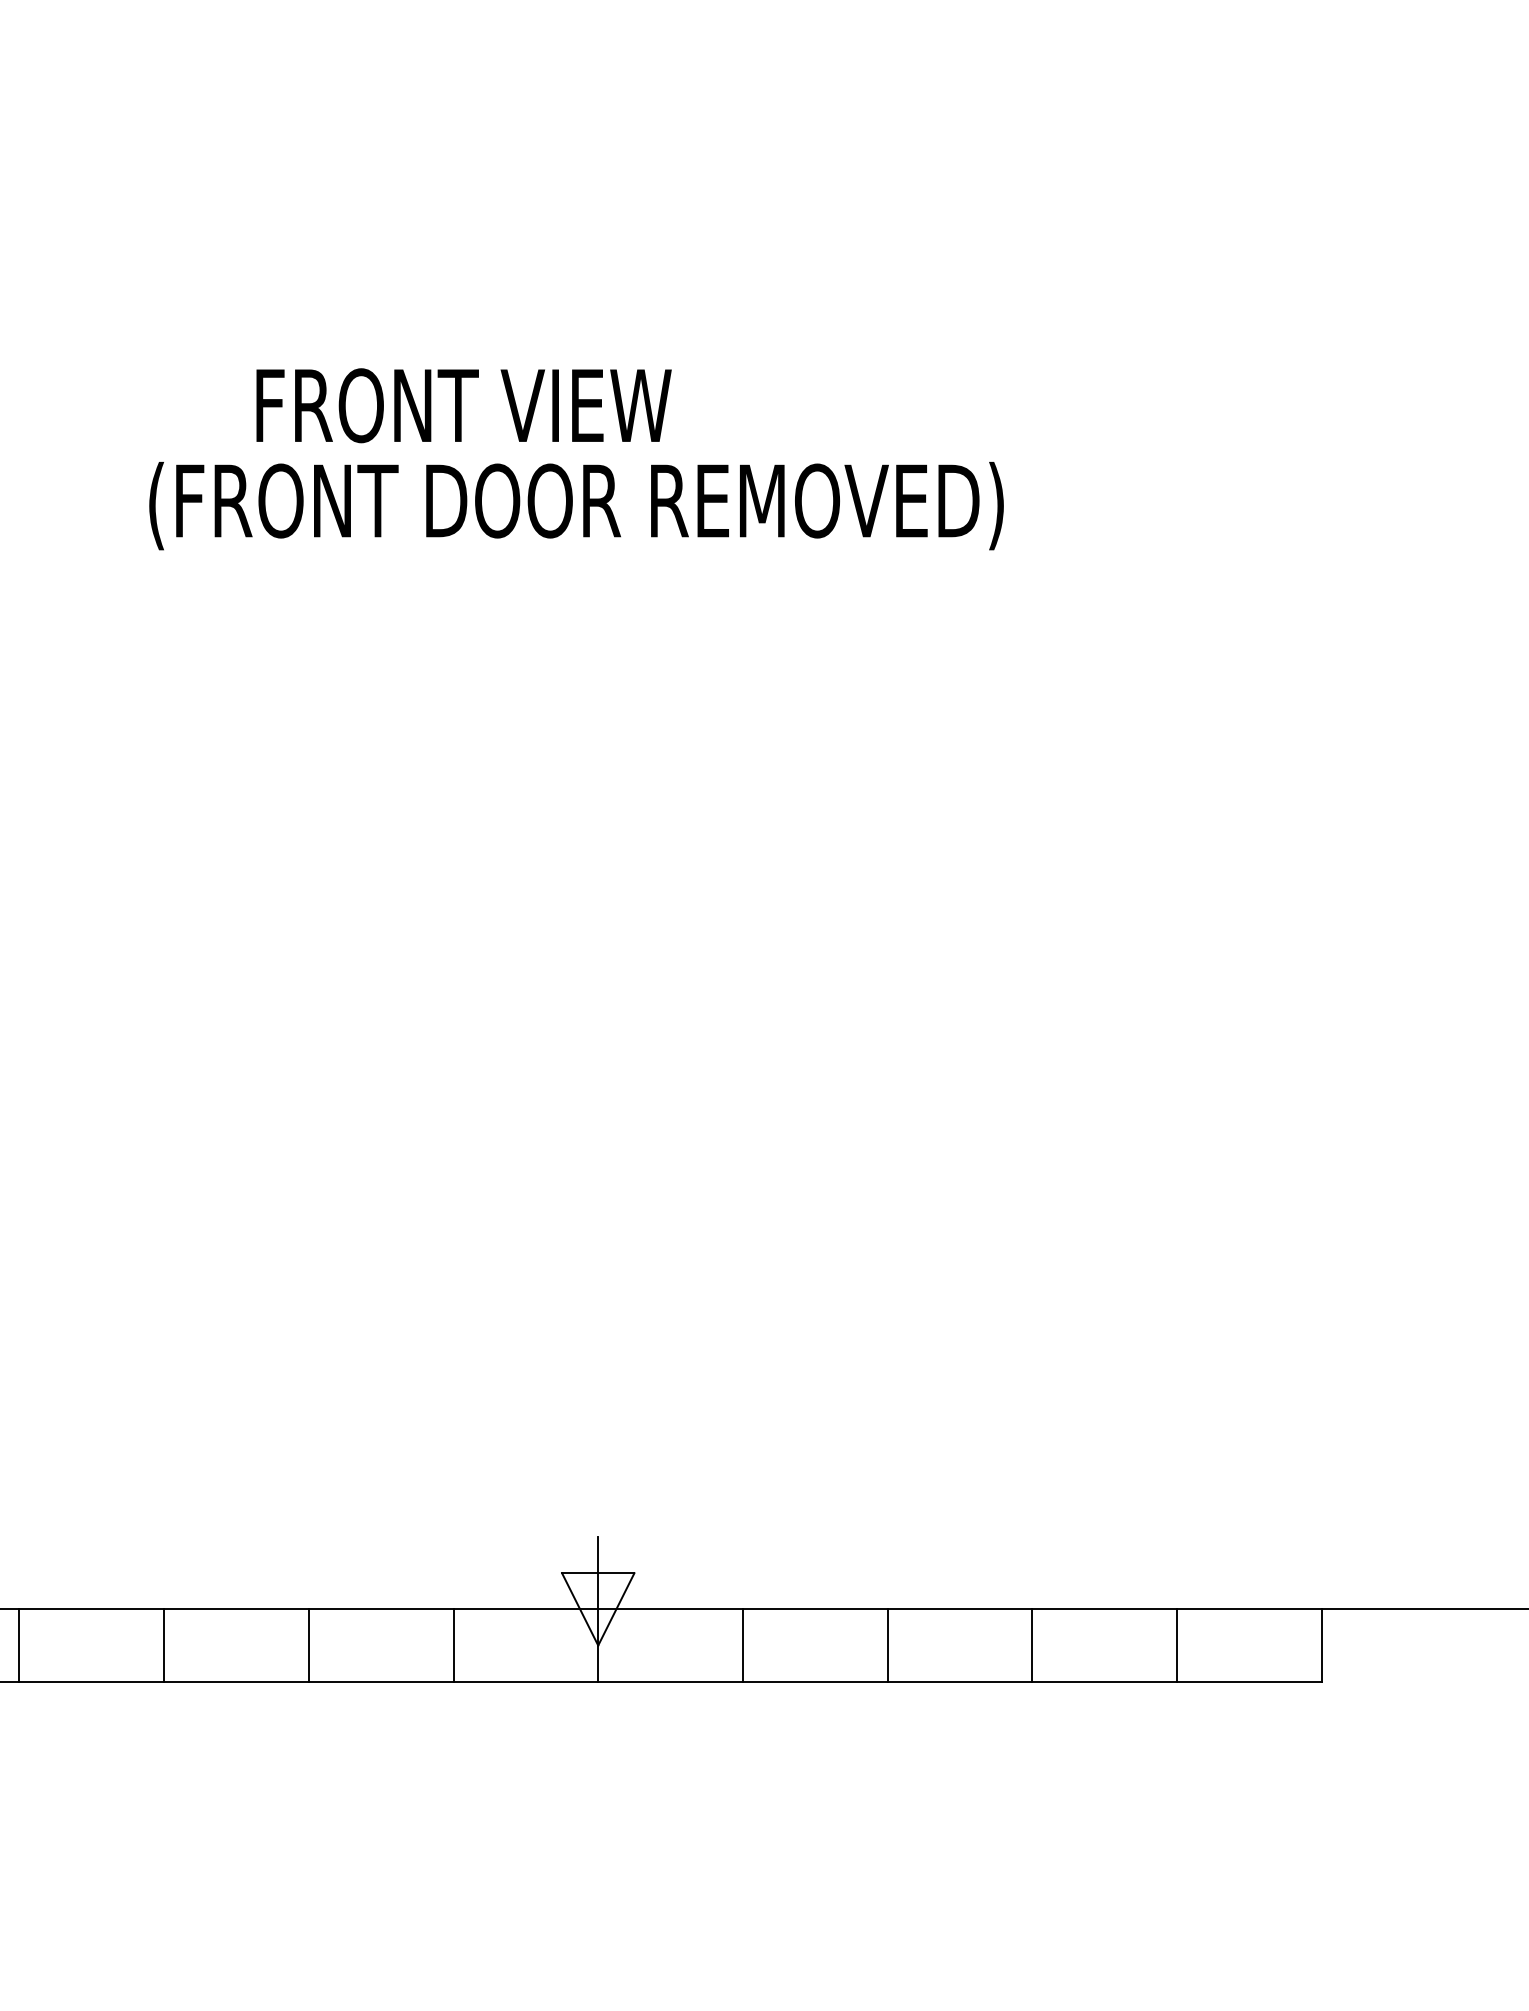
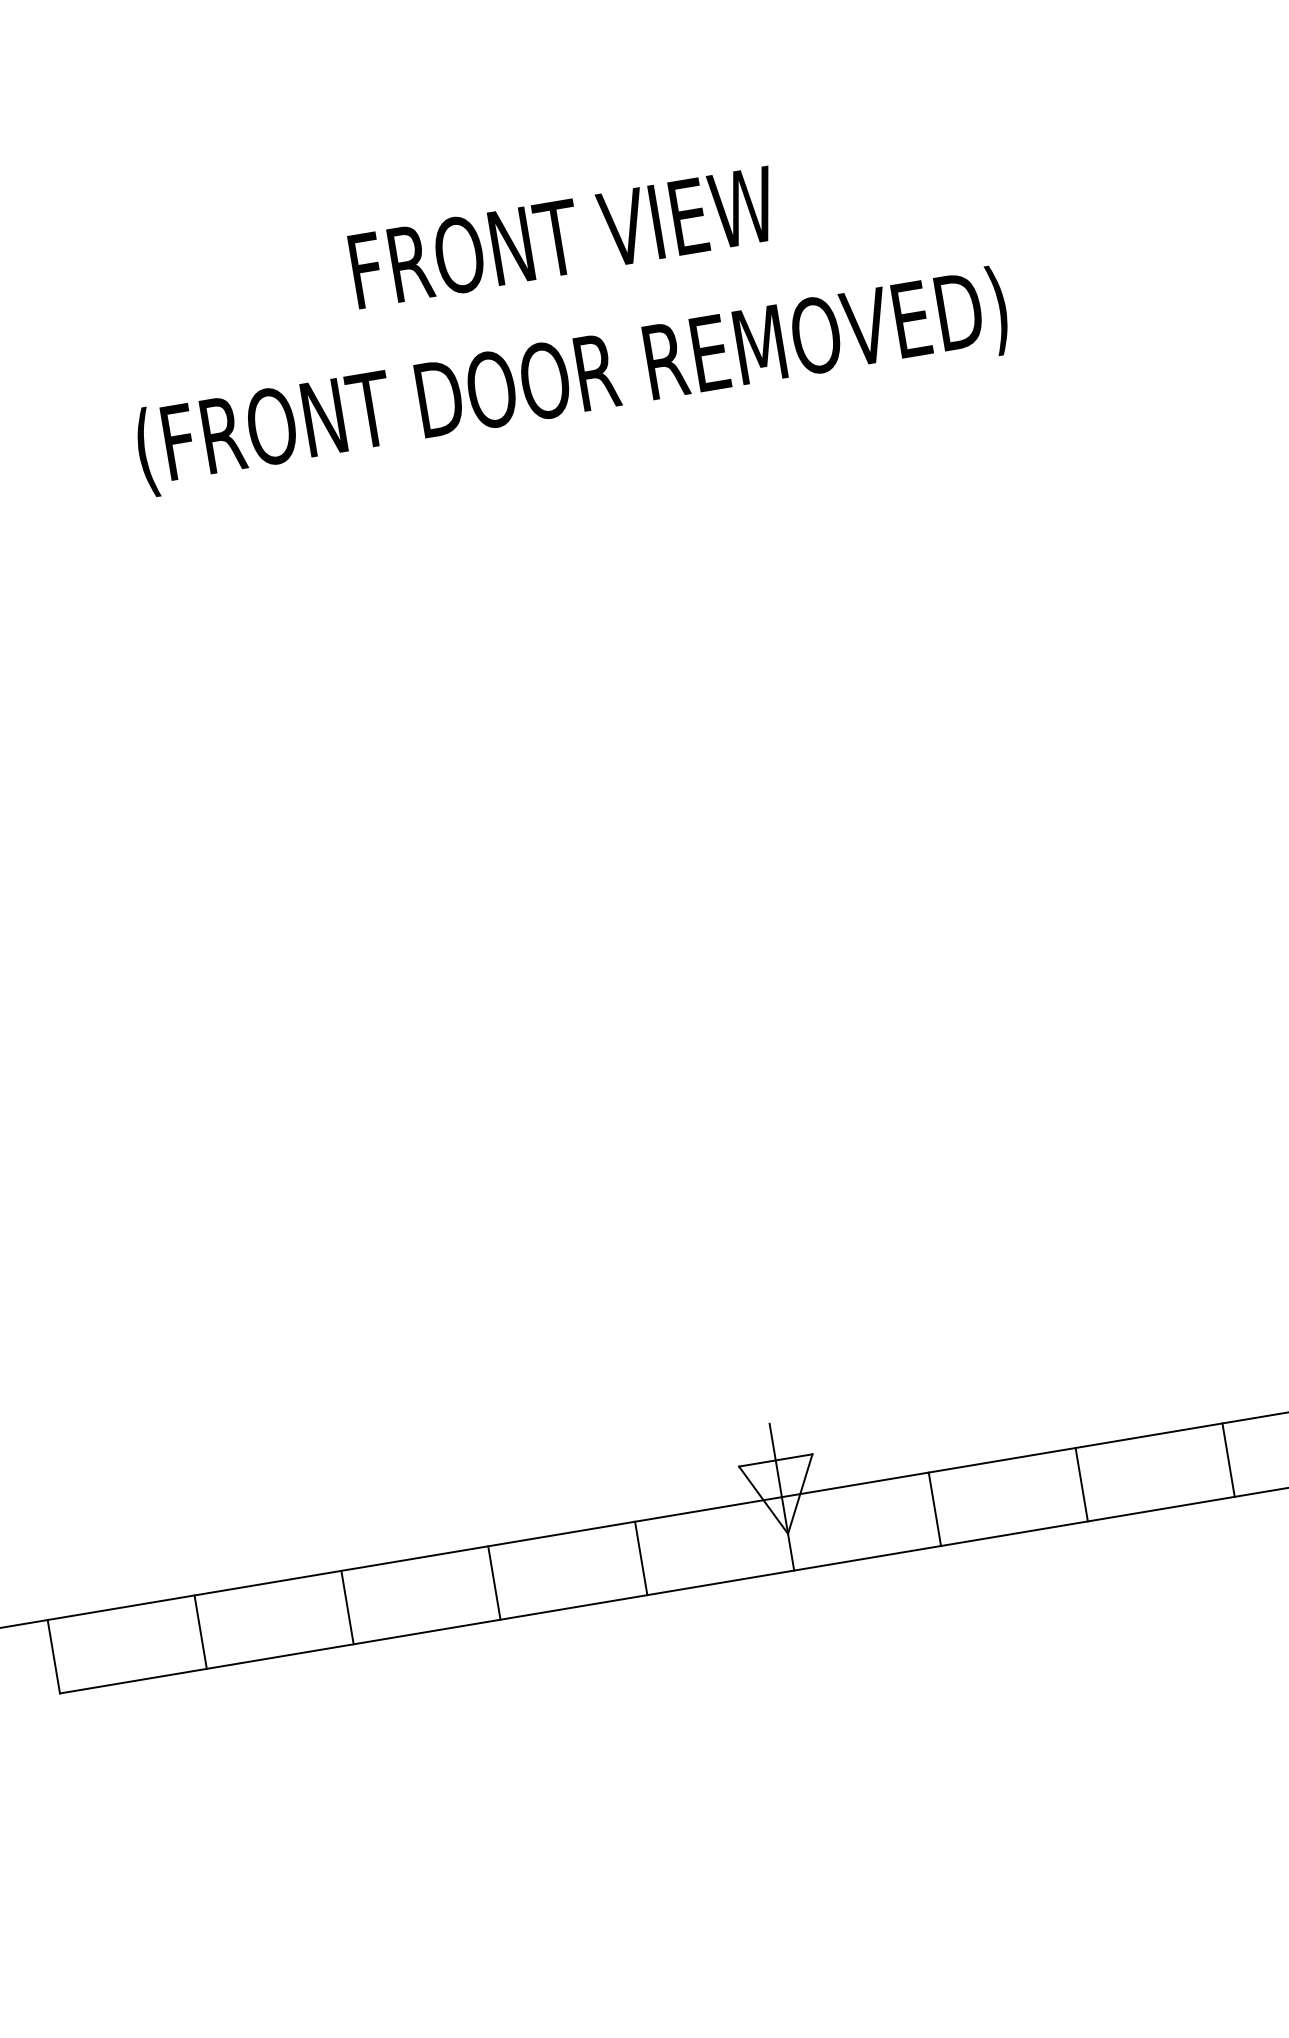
text: (463, 405) -> (563, 237), moved

